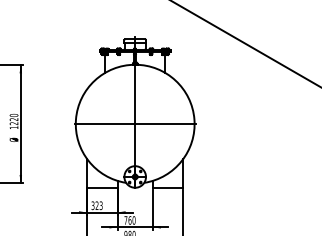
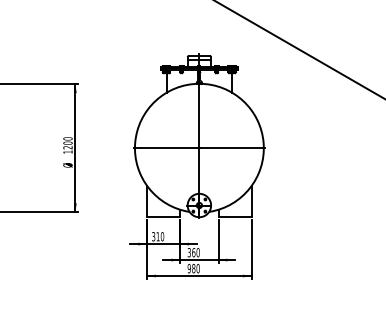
text: (13, 118) -> (67, 142), 1220 -> 1200
text: (99, 205) -> (160, 236), 323 -> 310
text: (125, 220) -> (188, 252), 760 -> 360

